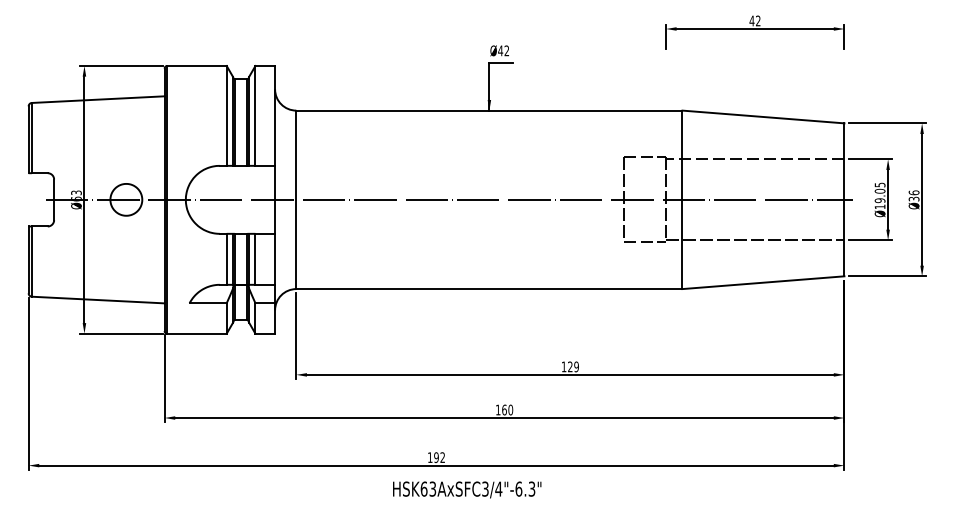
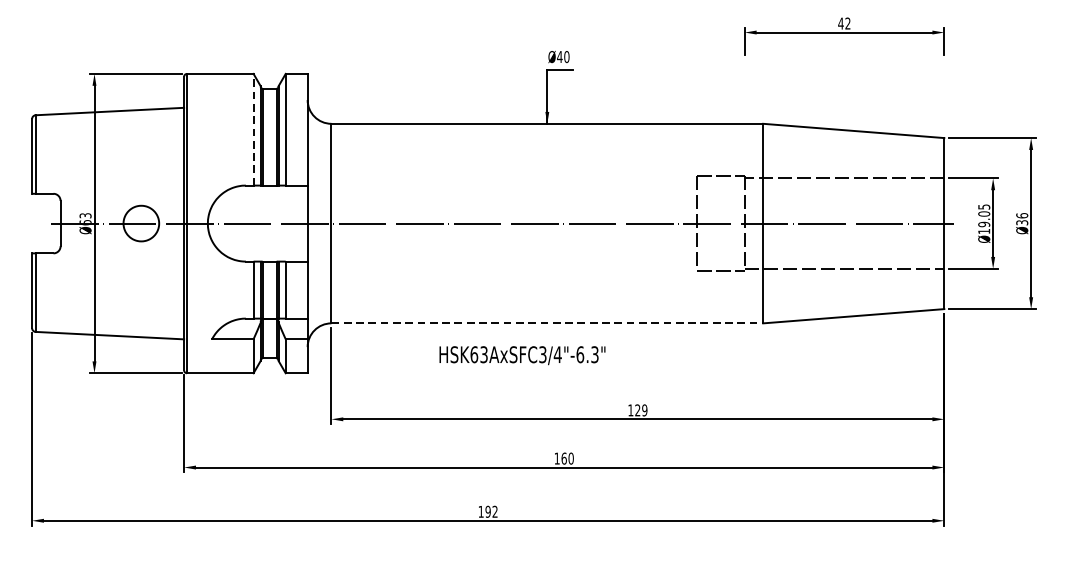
text: (506, 50) -> (566, 56), Ø42 -> Ø40
line: (226, 115) -> (253, 129), solid -> dashed
line: (489, 289) -> (547, 323), solid -> dashed
text: (467, 489) -> (522, 355), moved

